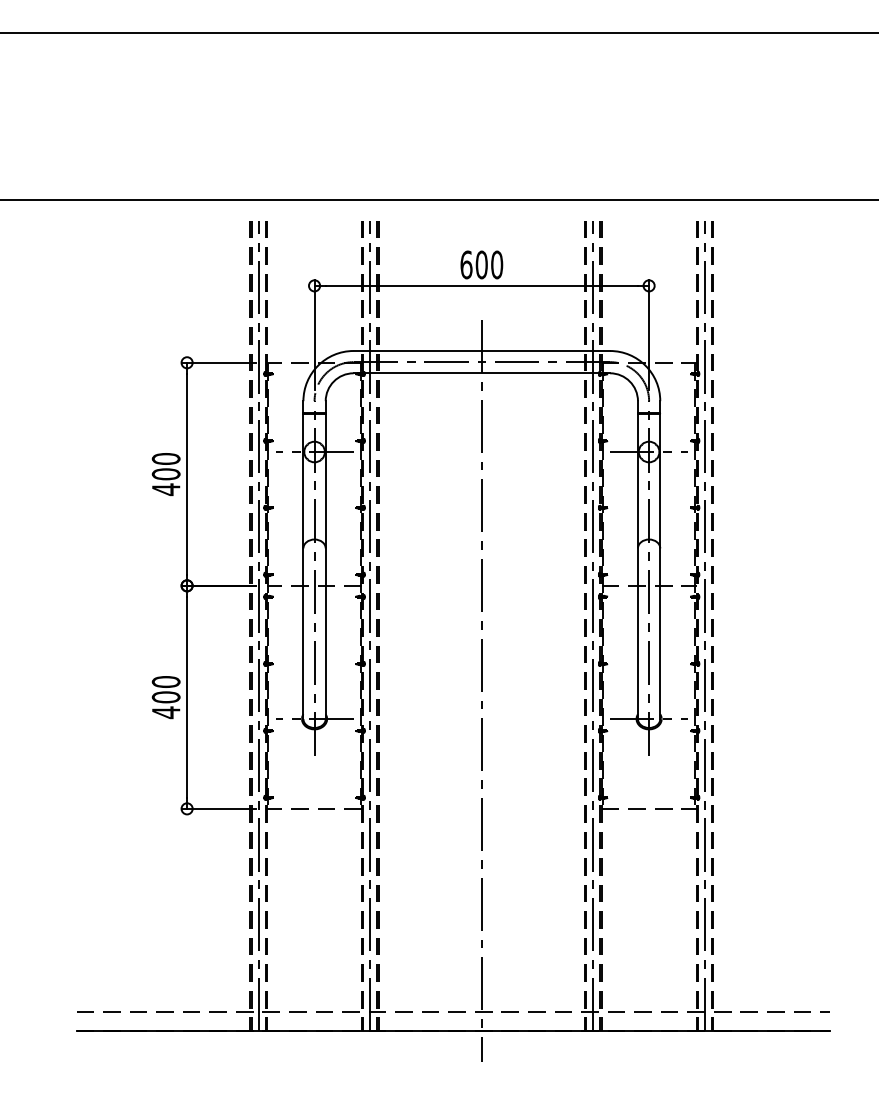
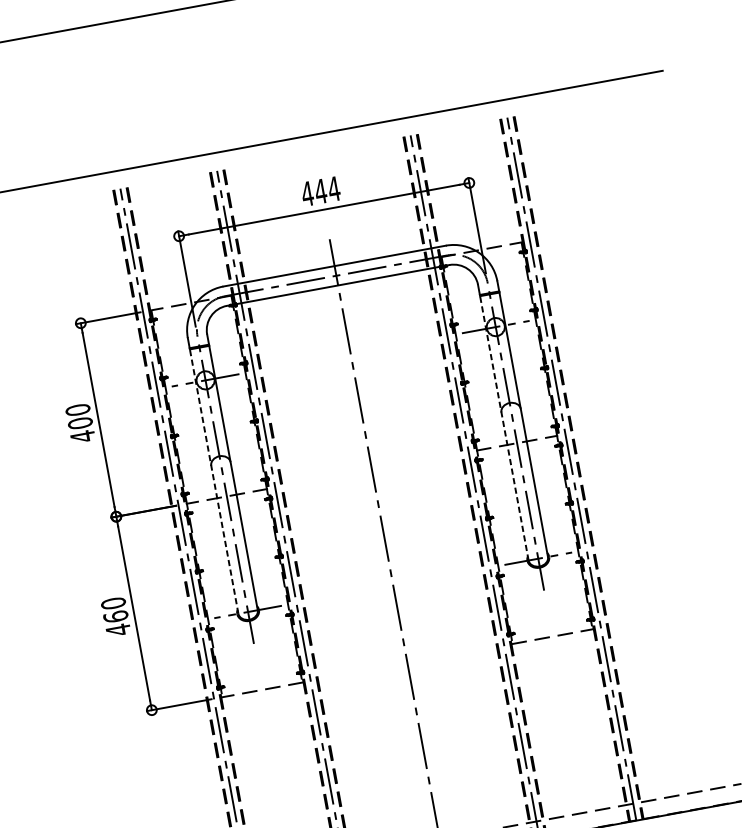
text: (481, 264) -> (320, 191), 600 -> 444
line: (303, 566) -> (214, 481), solid -> dashed
line: (637, 566) -> (503, 428), solid -> dashed
text: (165, 697) -> (115, 617), 400 -> 460

